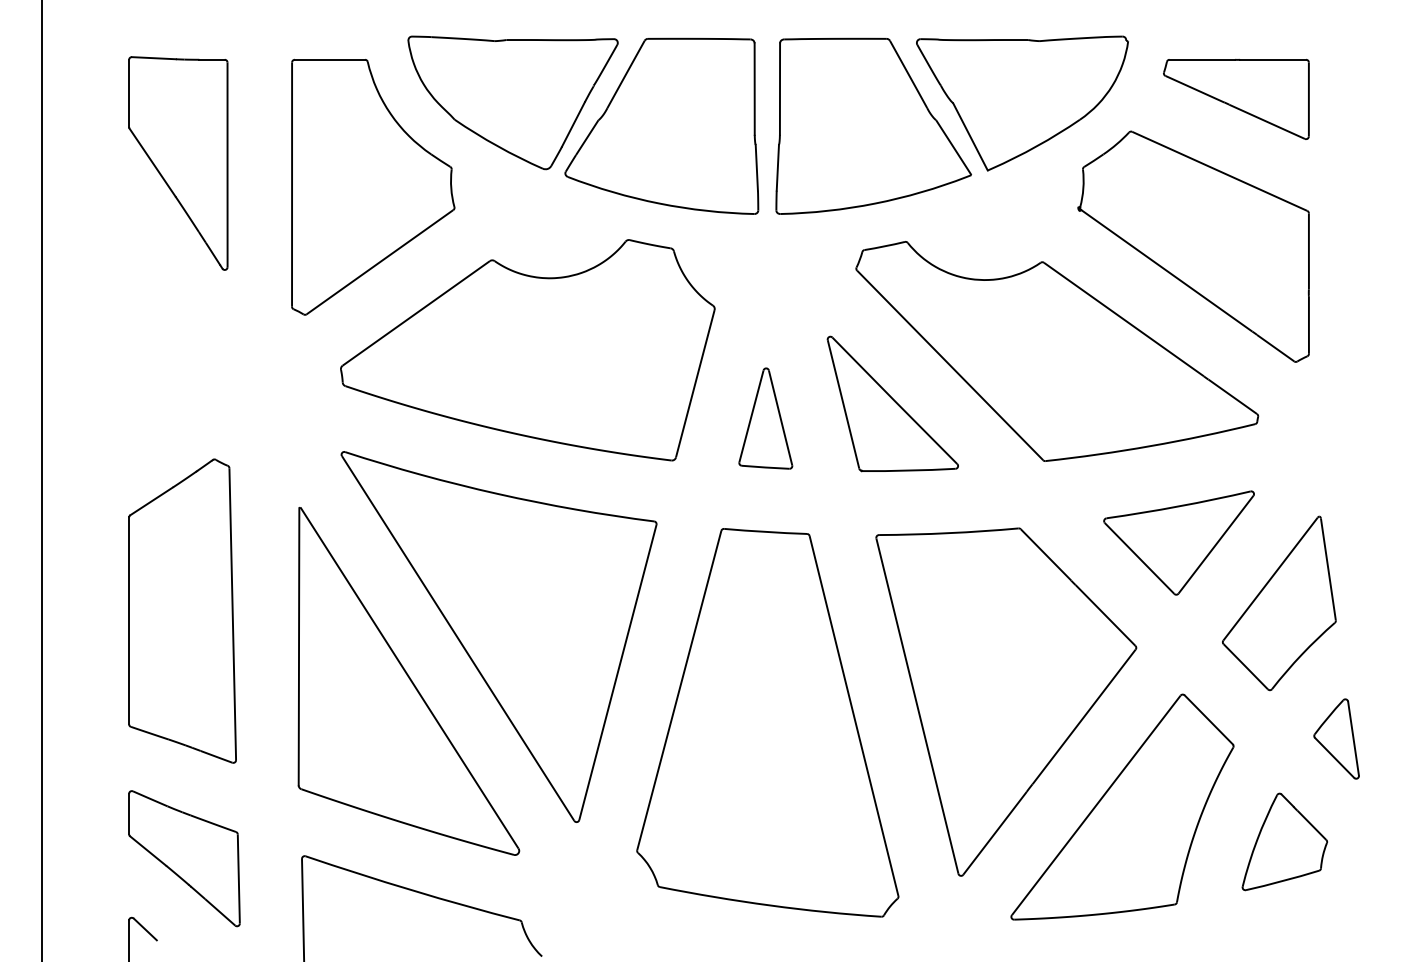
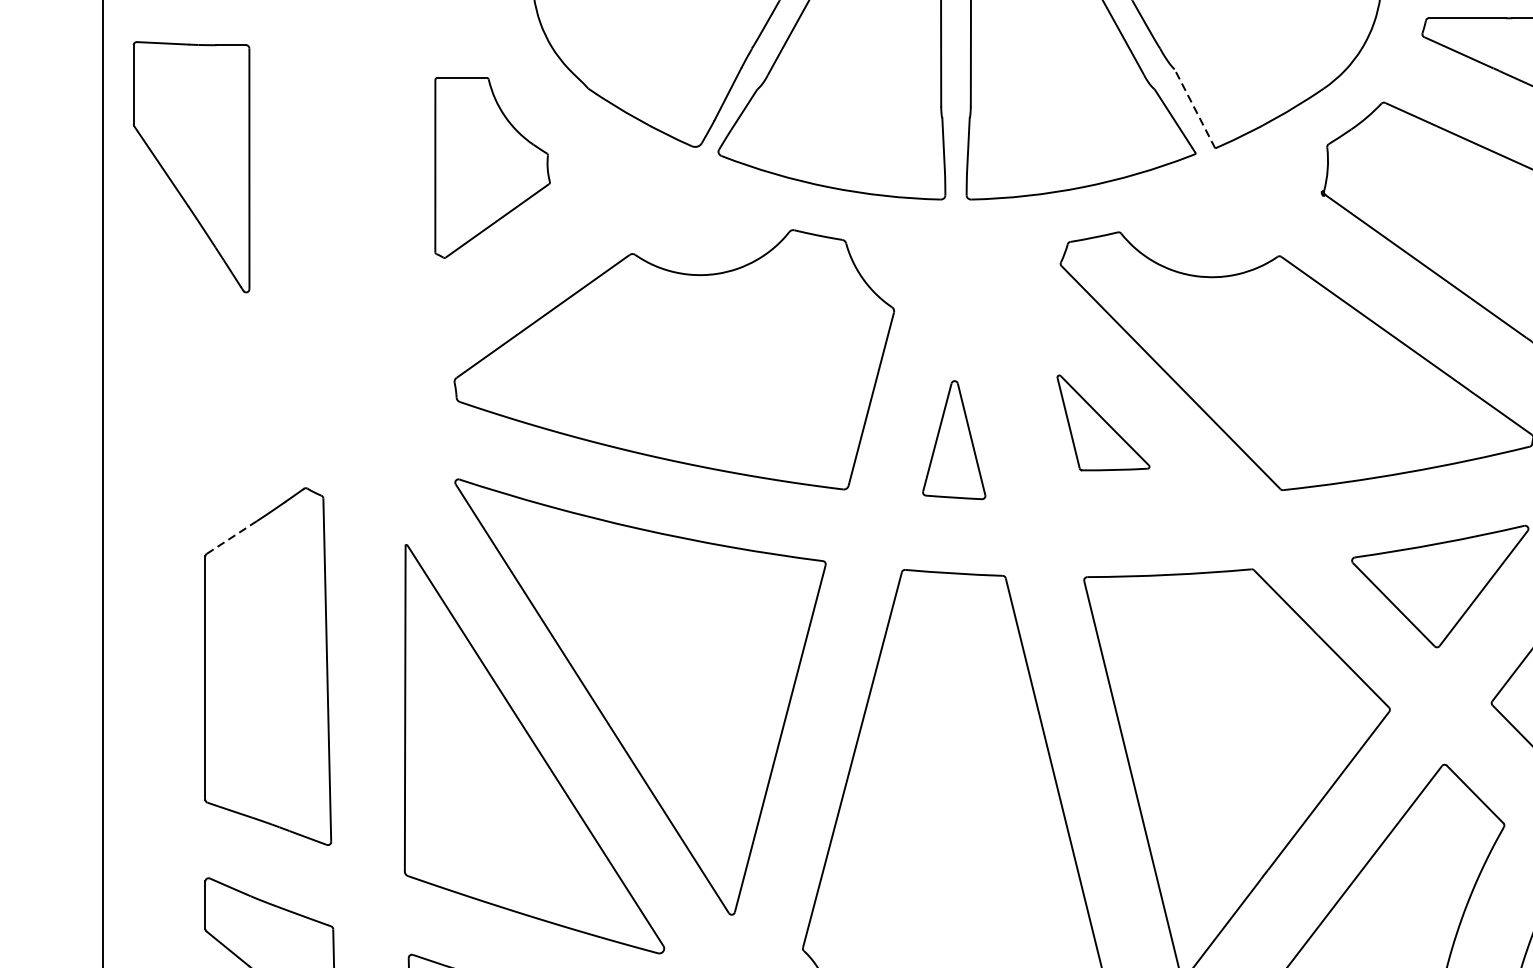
line: (970, 136) -> (1194, 108), solid -> dashed
part: (178, 163) -> (191, 167), moved
part: (373, 186) -> (492, 167), size x0.6
part: (892, 403) -> (1103, 422), size x0.6
line: (151, 501) -> (231, 537), solid -> dashed

